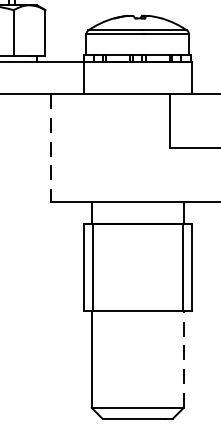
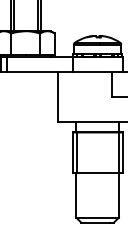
line: (51, 148) -> (57, 97), dashed -> solid
line: (182, 360) -> (118, 195), dashed -> solid

